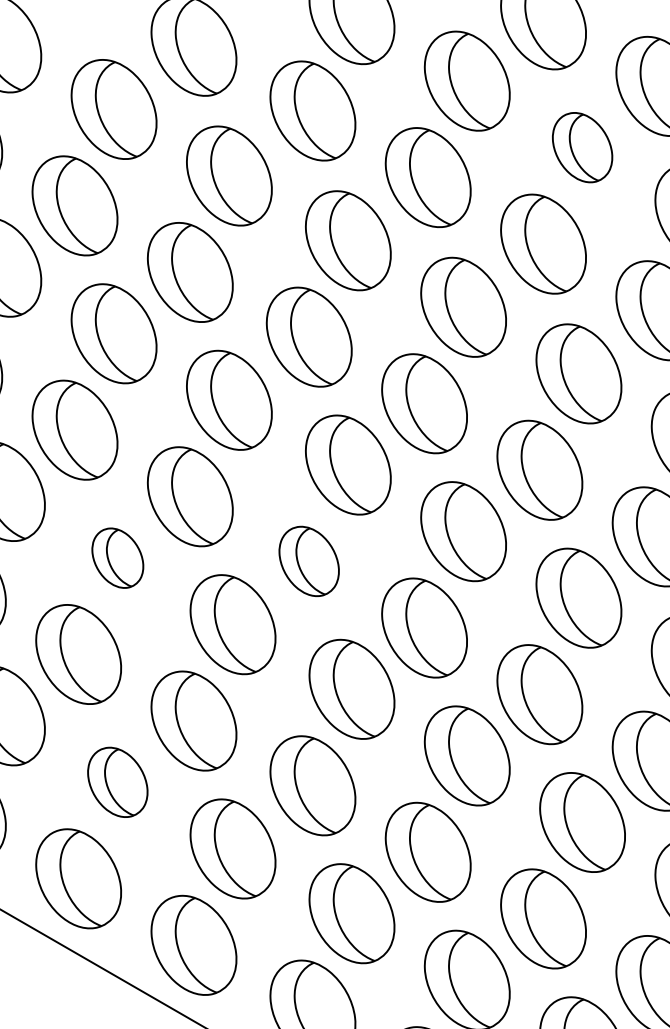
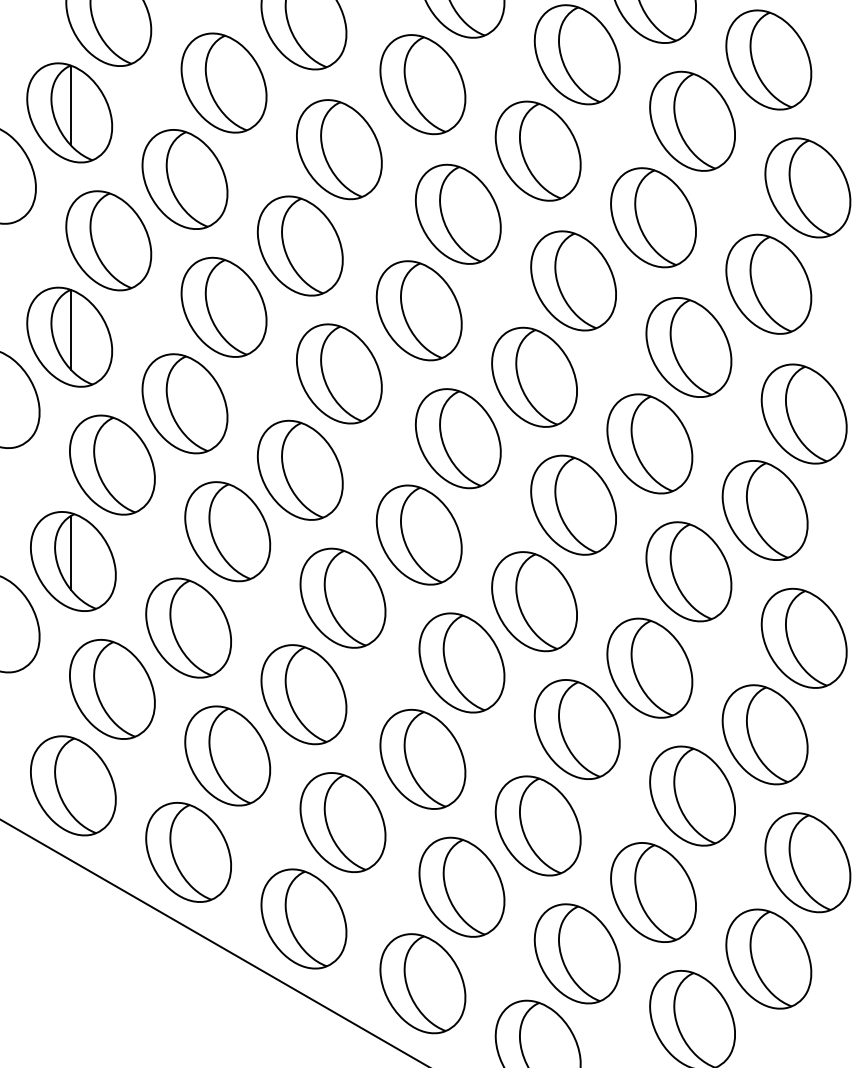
part: (582, 146) -> (692, 120), size x1.43
part: (117, 557) -> (227, 531), size x1.67
part: (308, 560) -> (418, 534), size x1.43
part: (117, 781) -> (227, 755), size x1.43

